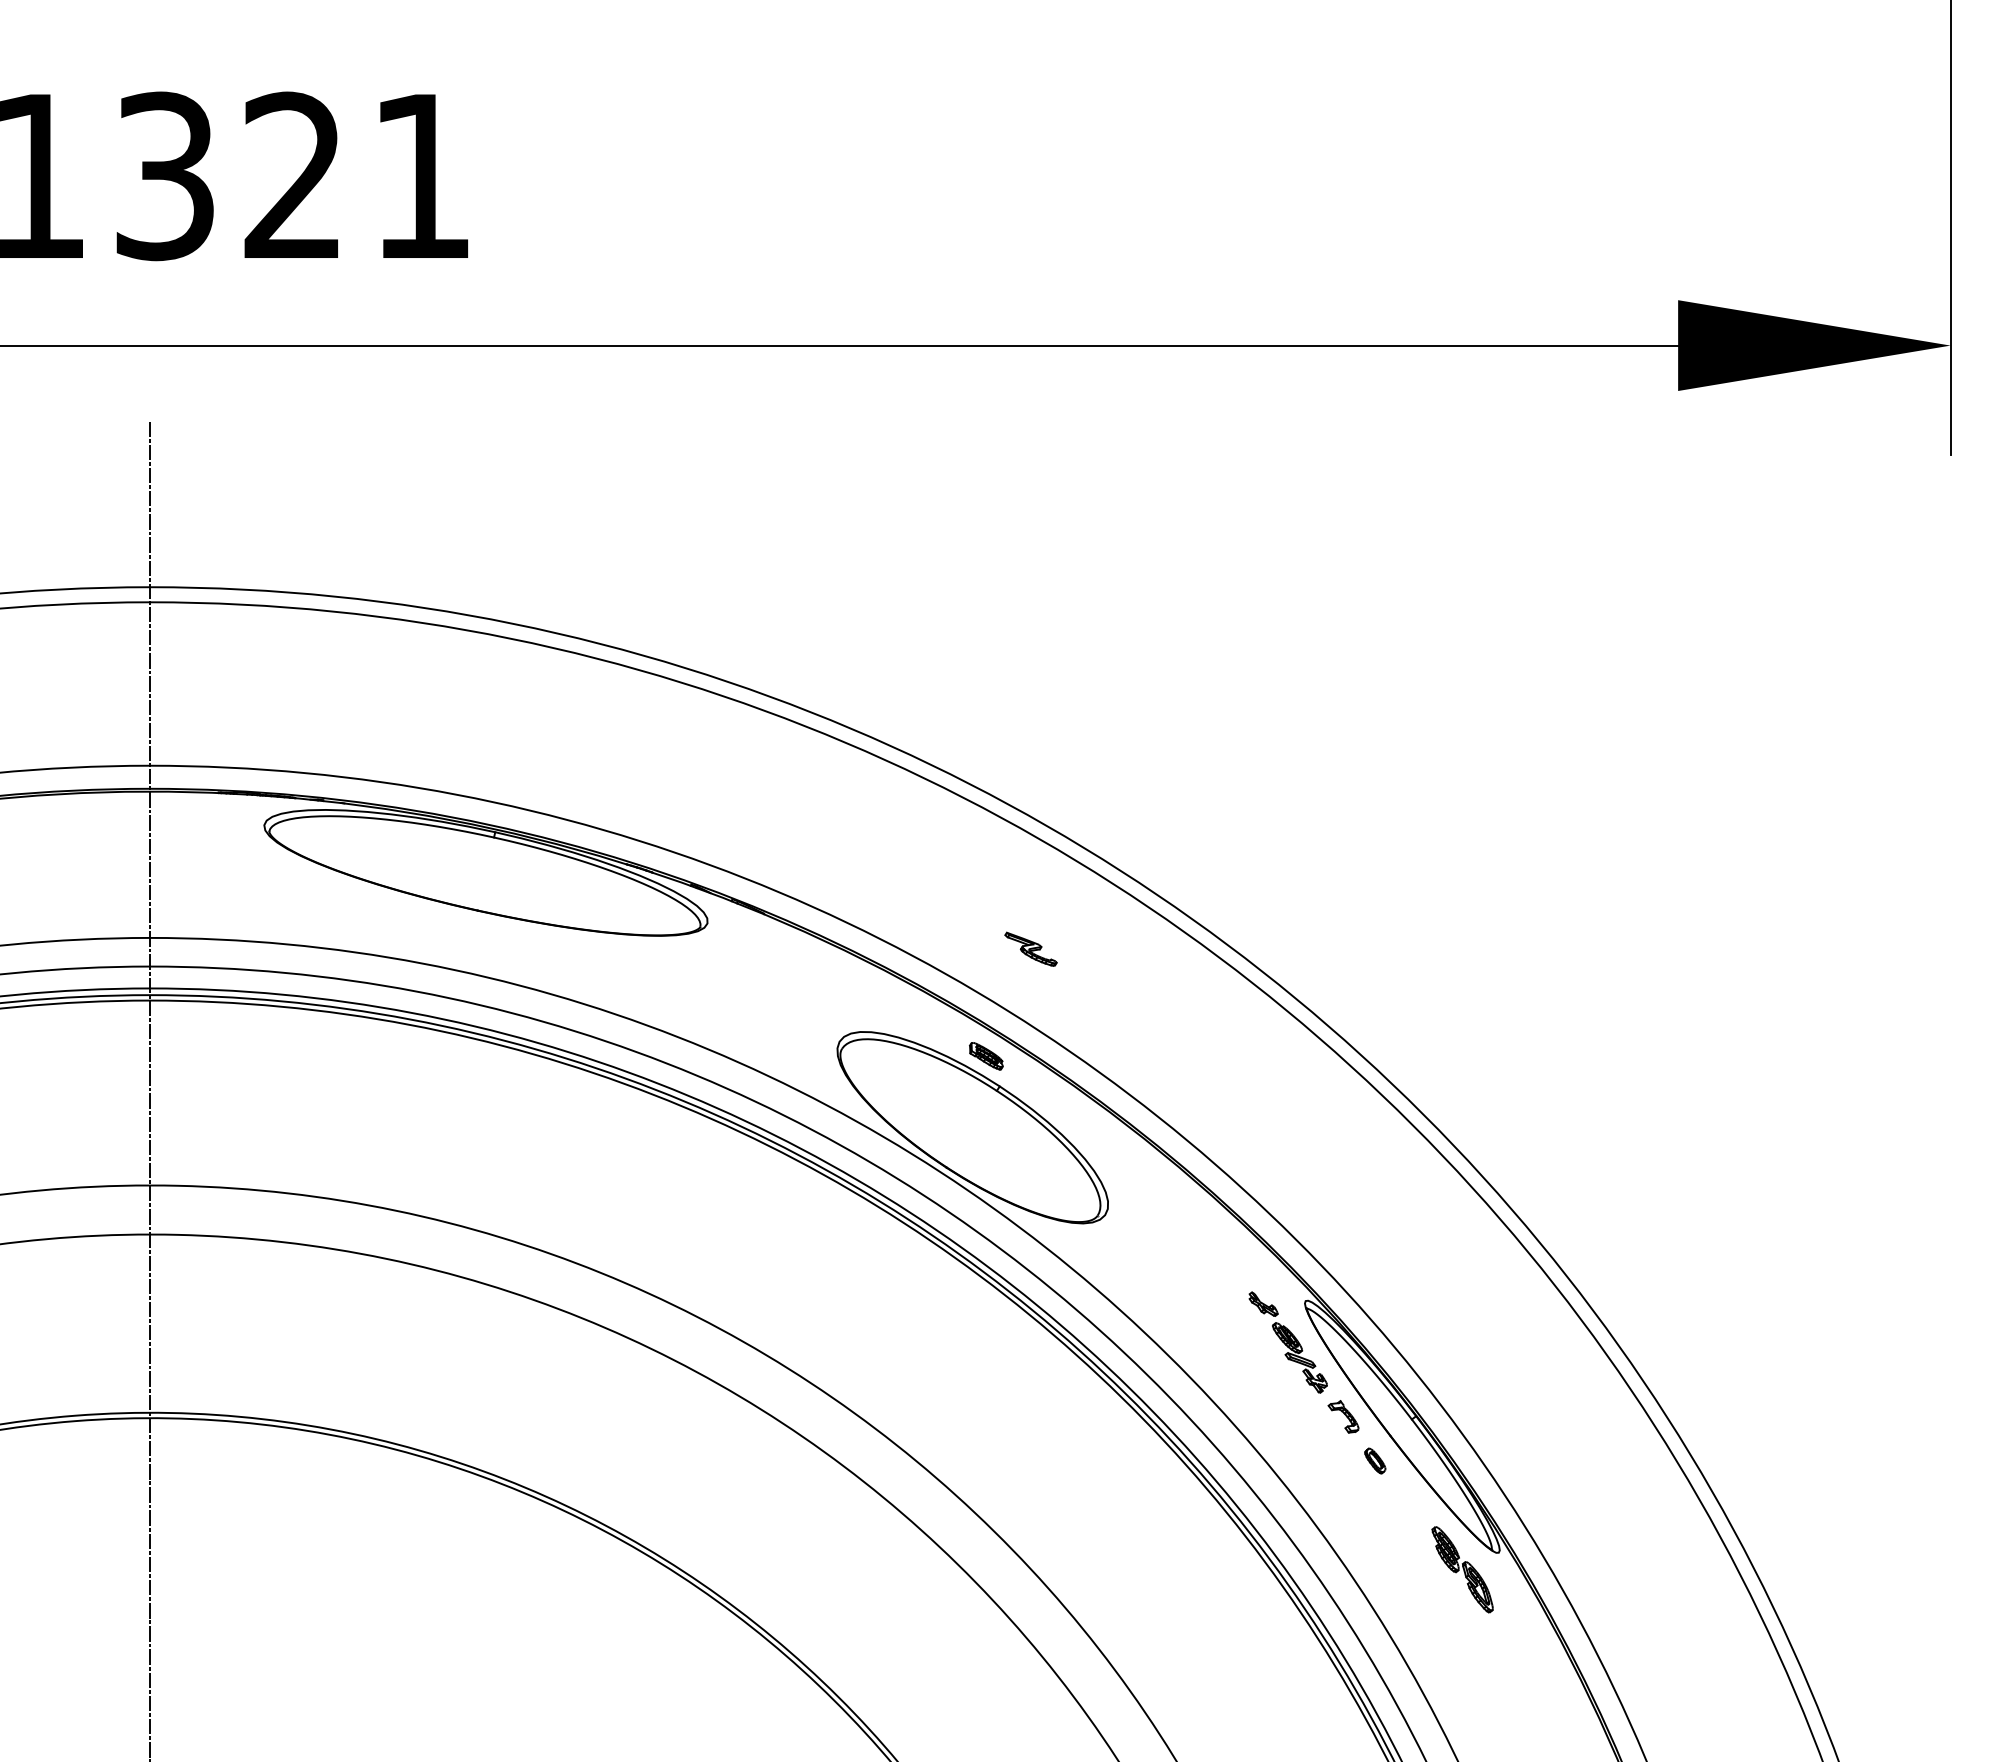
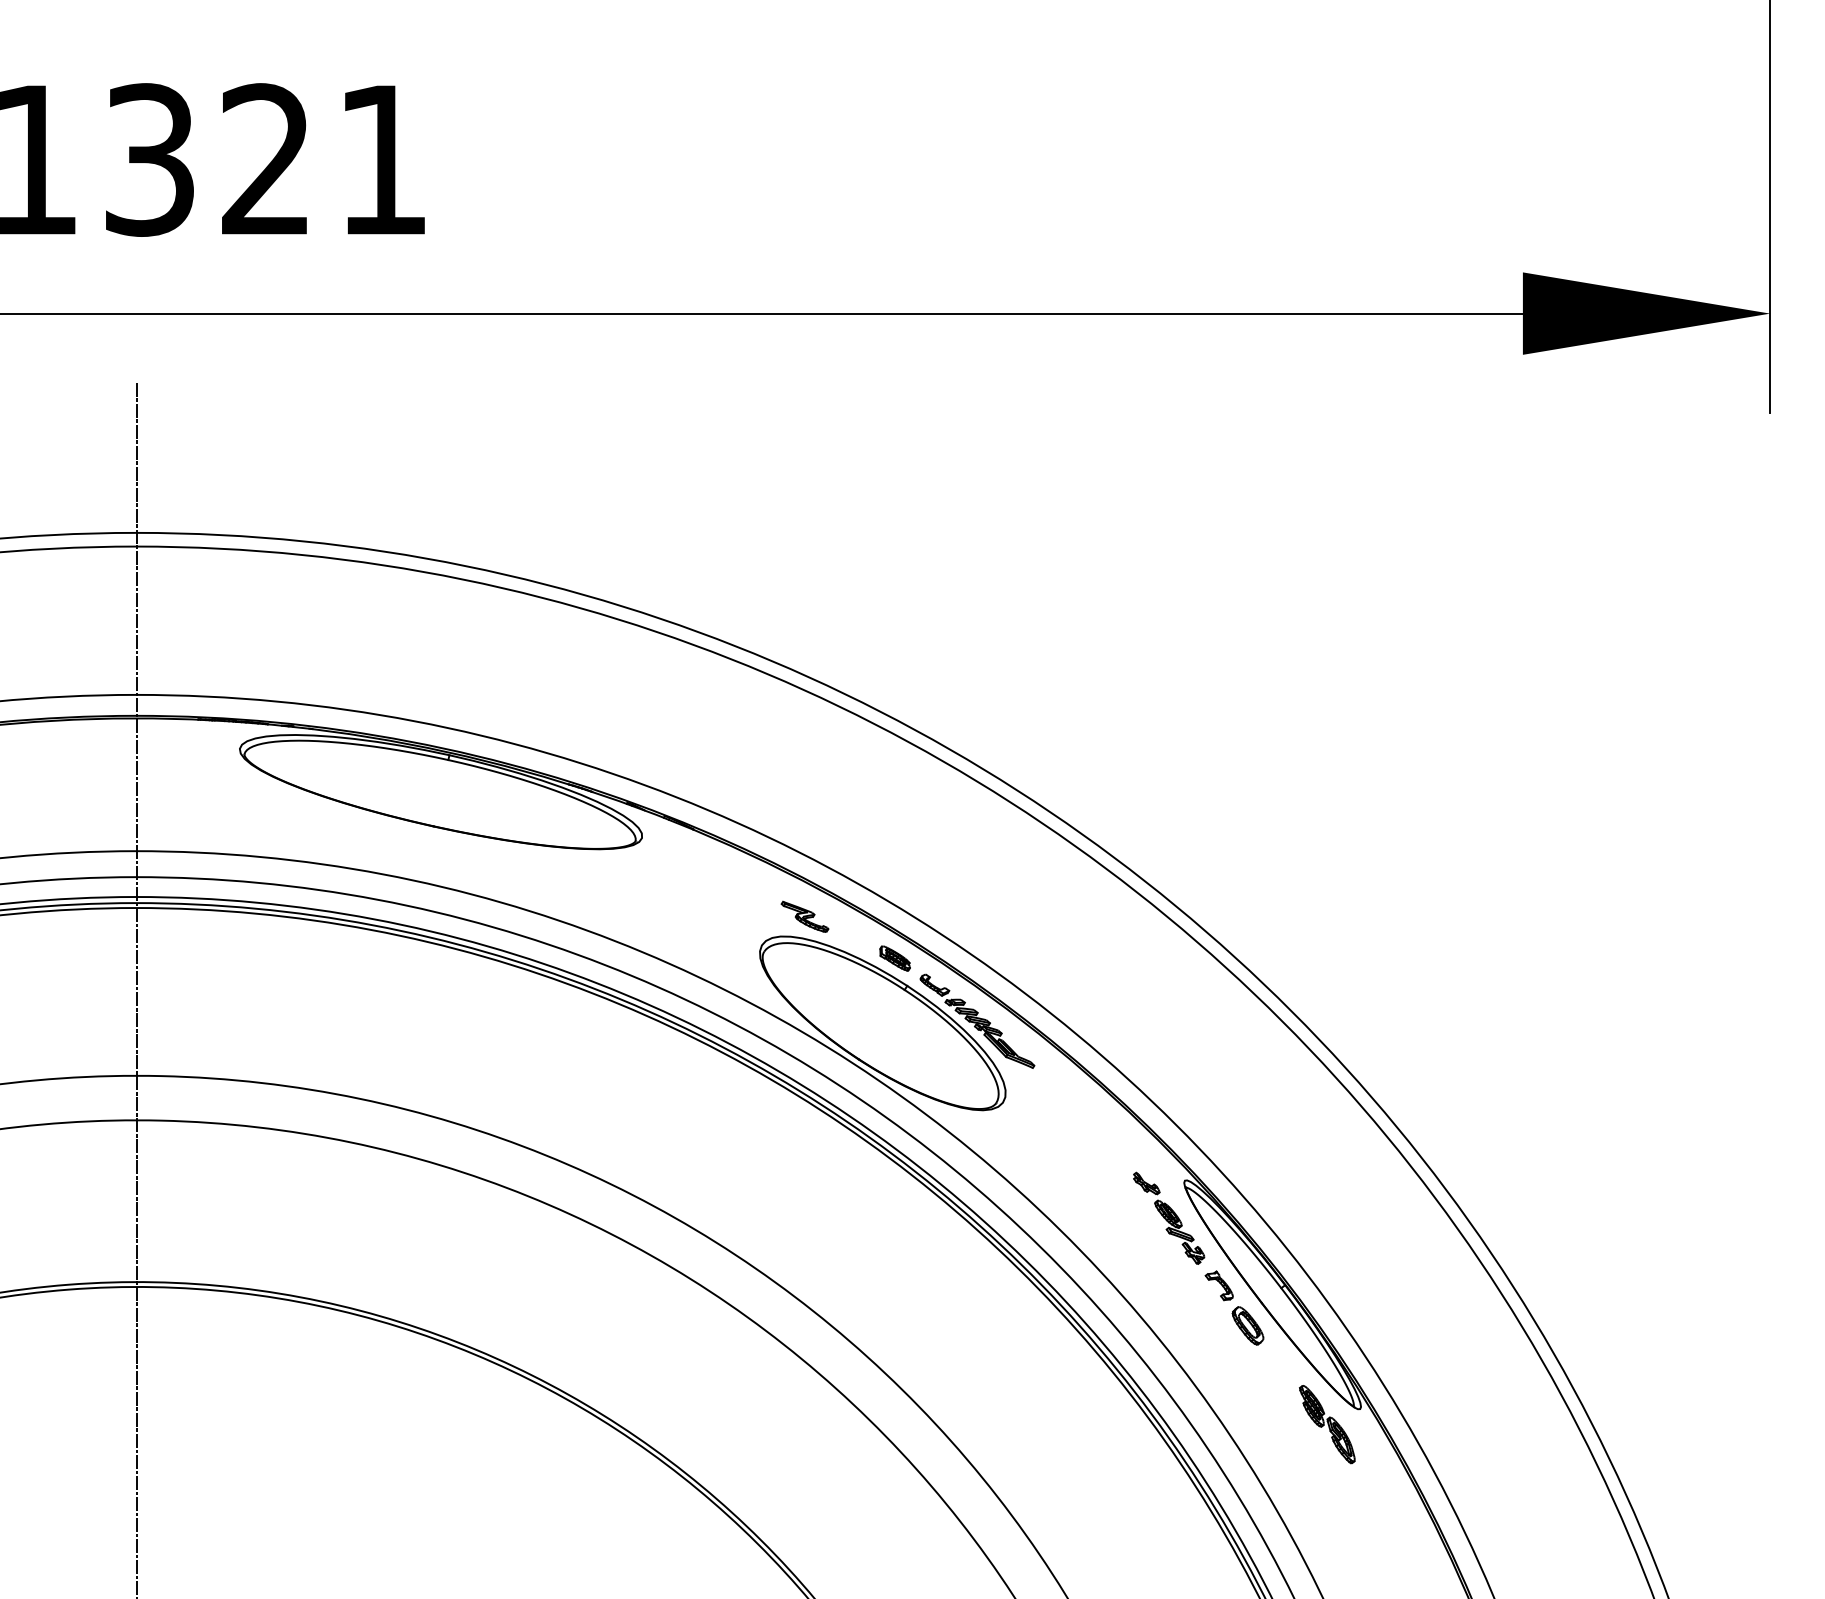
part: (1030, 948) -> (804, 916), moved
part: (1076, 1125) -> (976, 1021), added
part: (1375, 1460) -> (1248, 1325), size x1.67

